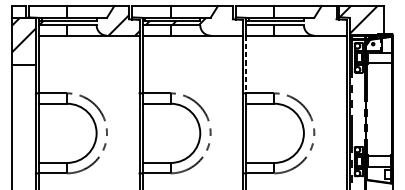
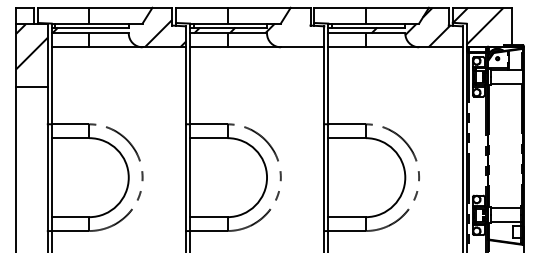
hatch: (307, 20) -> (410, 27), added
line: (246, 64) -> (328, 85), dashed -> solid

